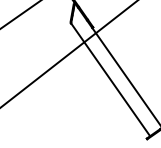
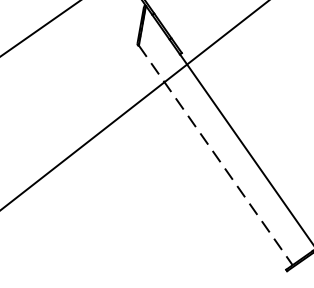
line: (110, 79) -> (215, 154), solid -> dashed

